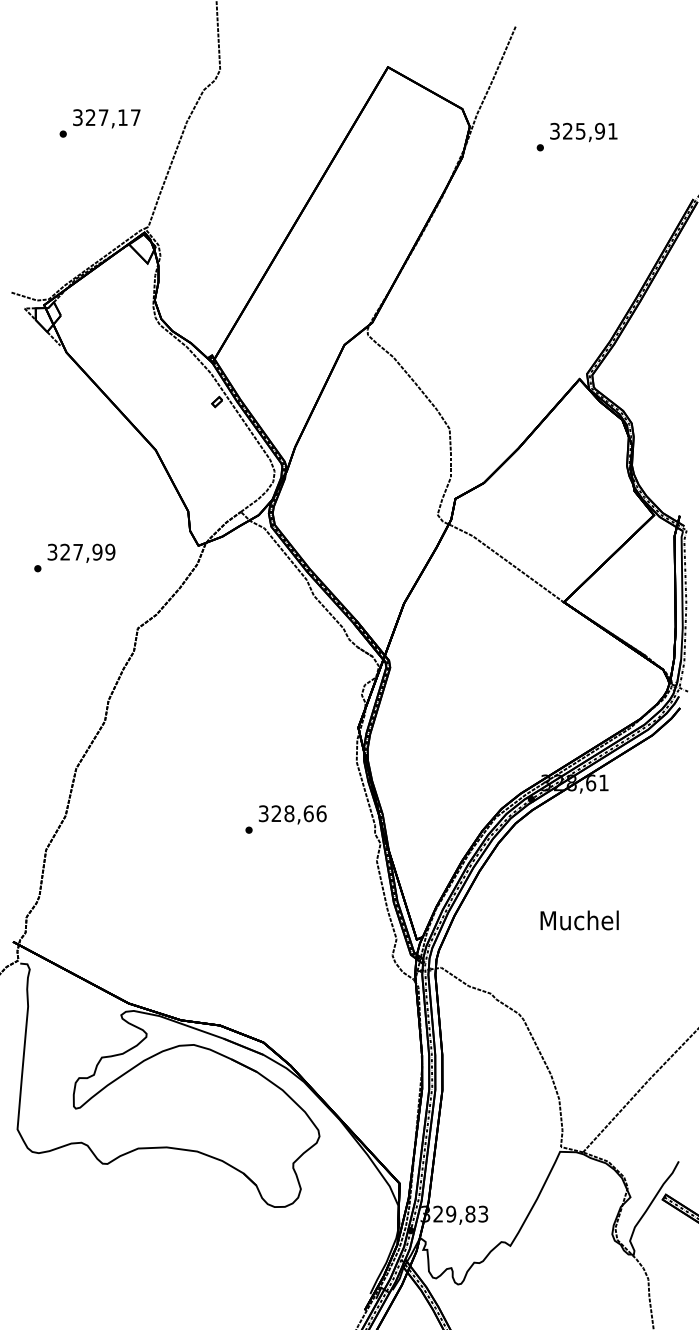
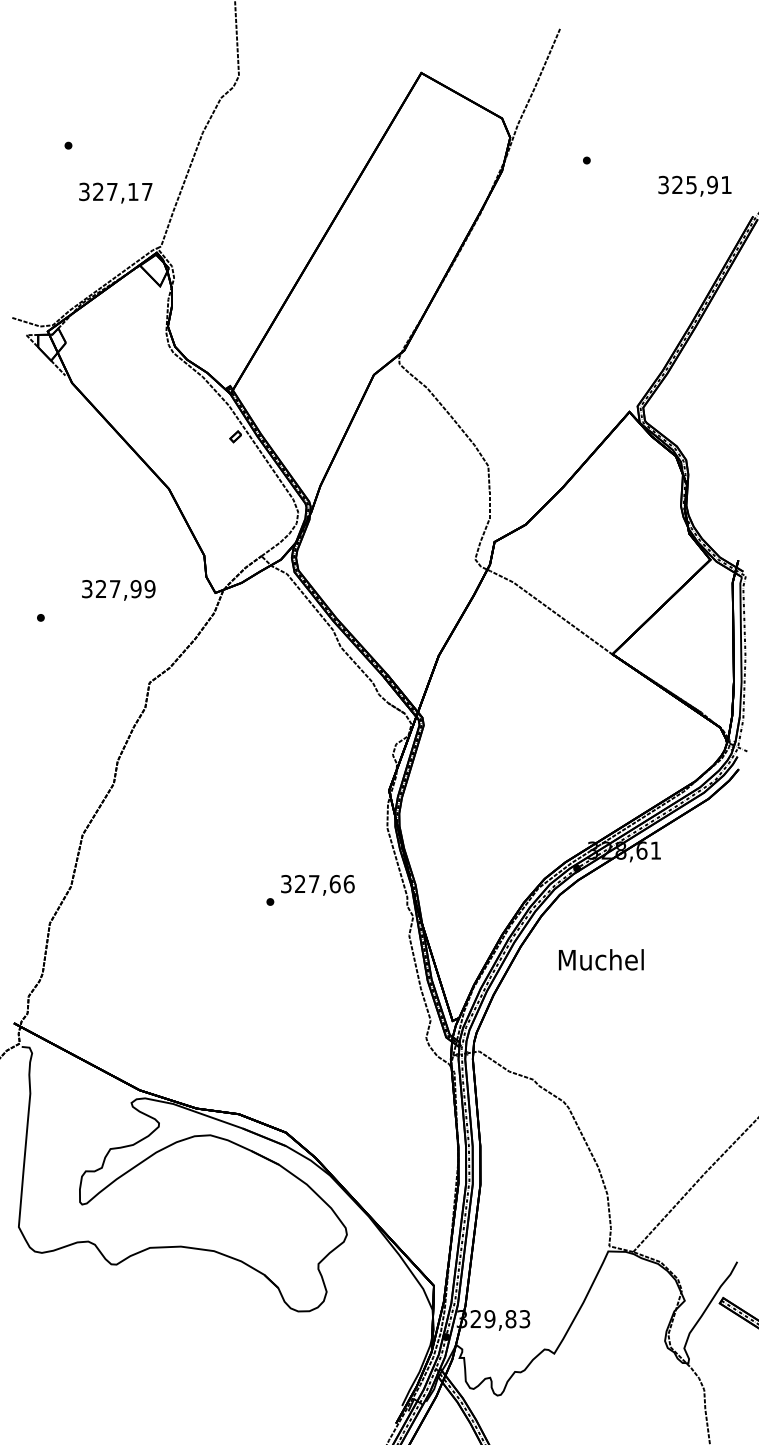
text: (106, 118) -> (115, 192), moved
text: (583, 132) -> (694, 186), moved
text: (81, 552) -> (118, 589), moved
text: (289, 813) -> (314, 883), 328,66 -> 327,66
text: (579, 920) -> (601, 959), moved

